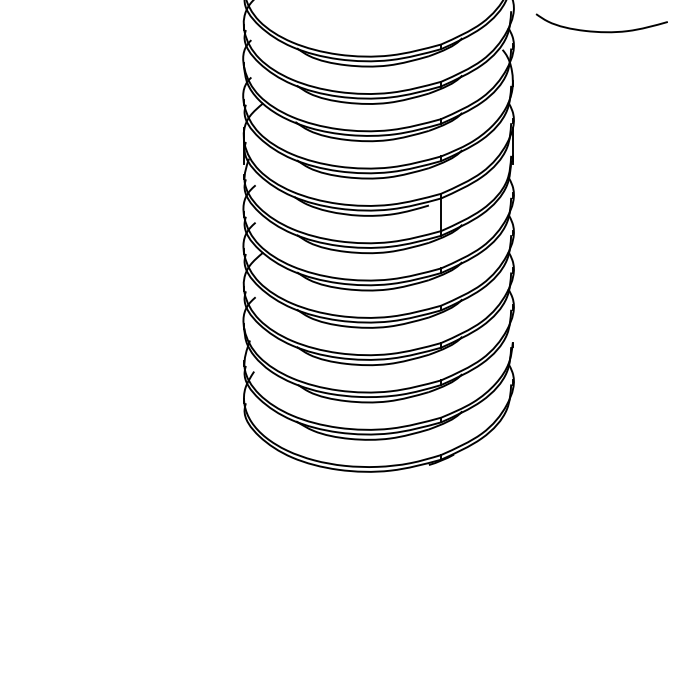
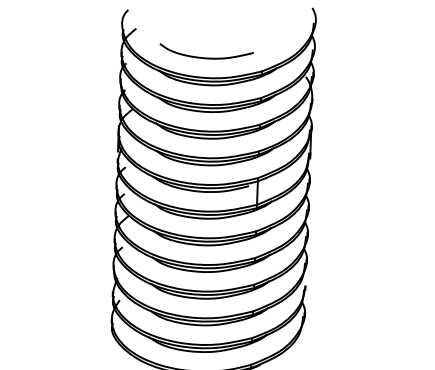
curve: (601, 31) -> (206, 57), moved

